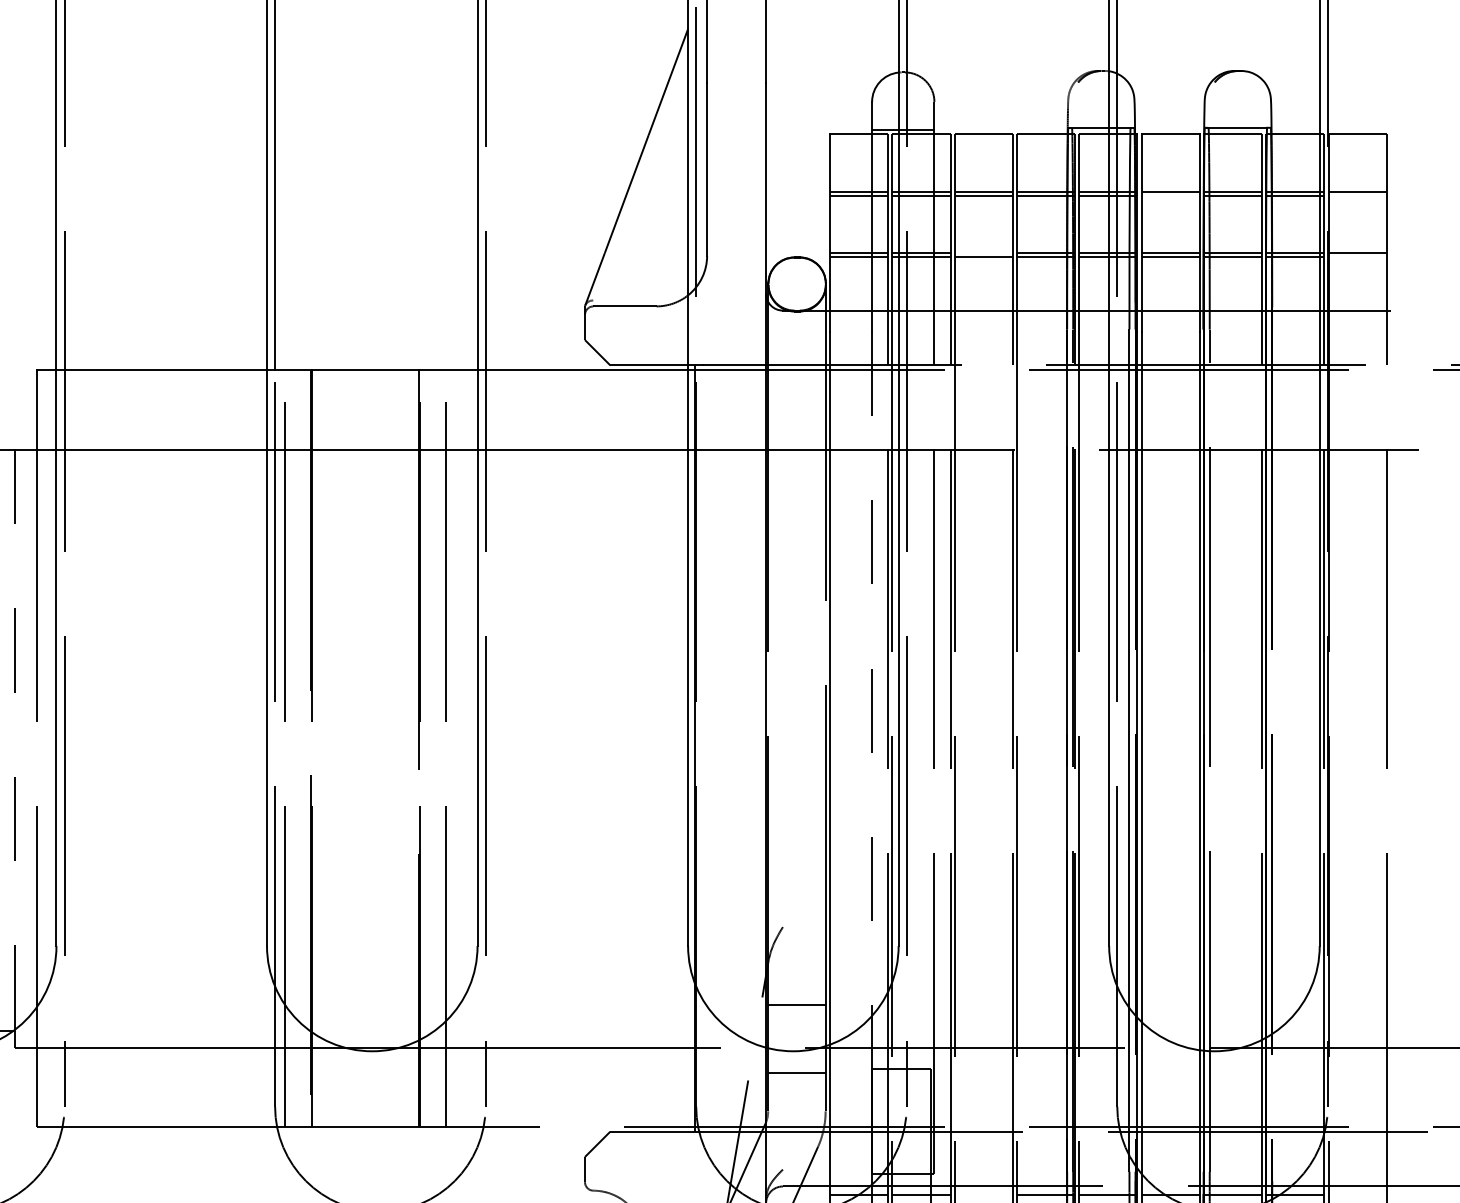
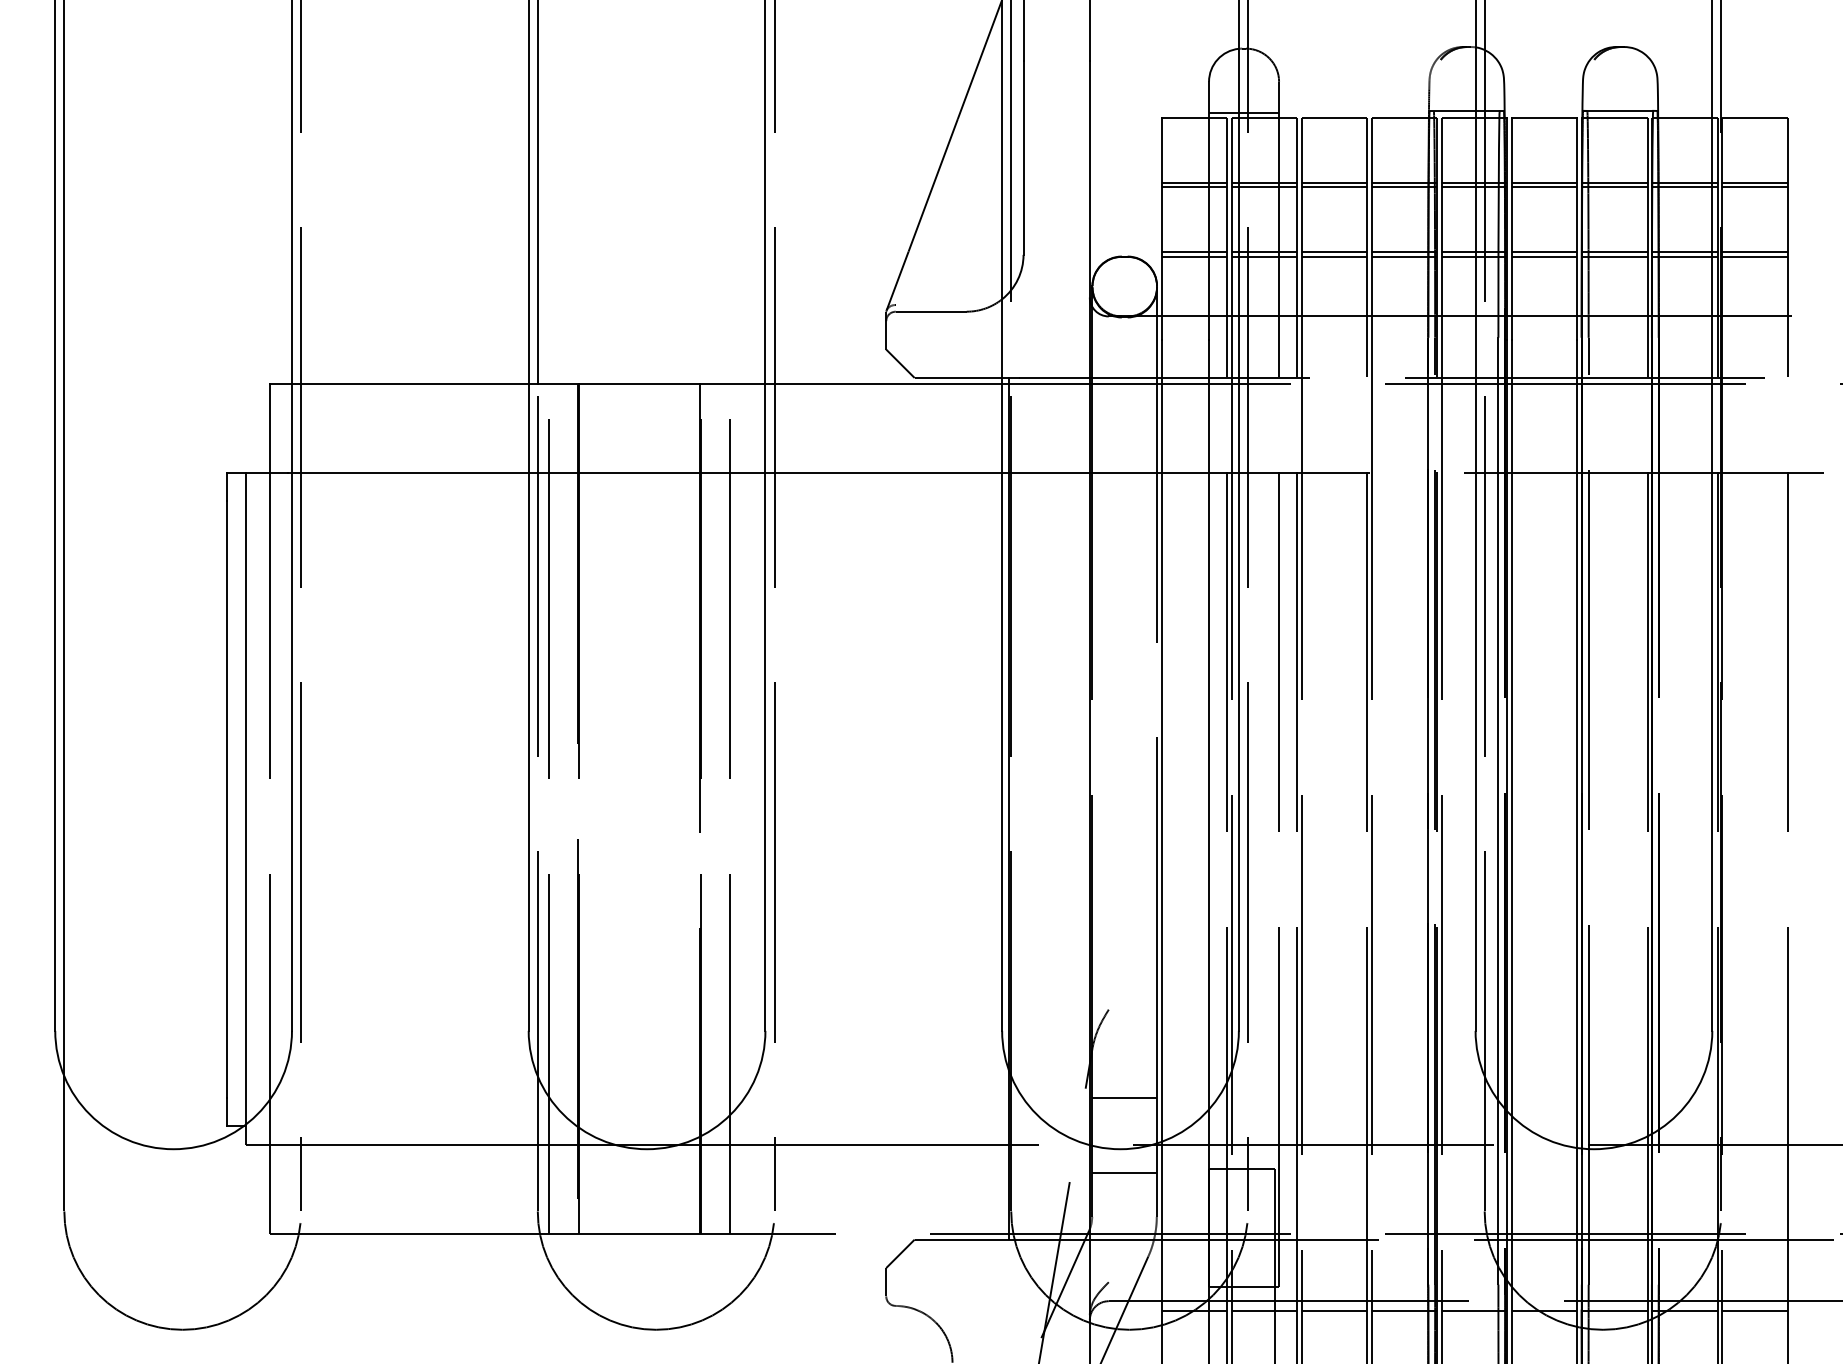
line: (1170, 195) -> (1544, 187), added
line: (1357, 195) -> (1754, 187), added
line: (983, 252) -> (1334, 251), added
line: (1357, 257) -> (1754, 256), added
line: (872, 673) -> (1209, 724), dashed -> solid
line: (15, 739) -> (245, 798), dashed -> solid
line: (983, 1194) -> (1334, 1310), added
line: (1357, 1194) -> (1754, 1310), added

